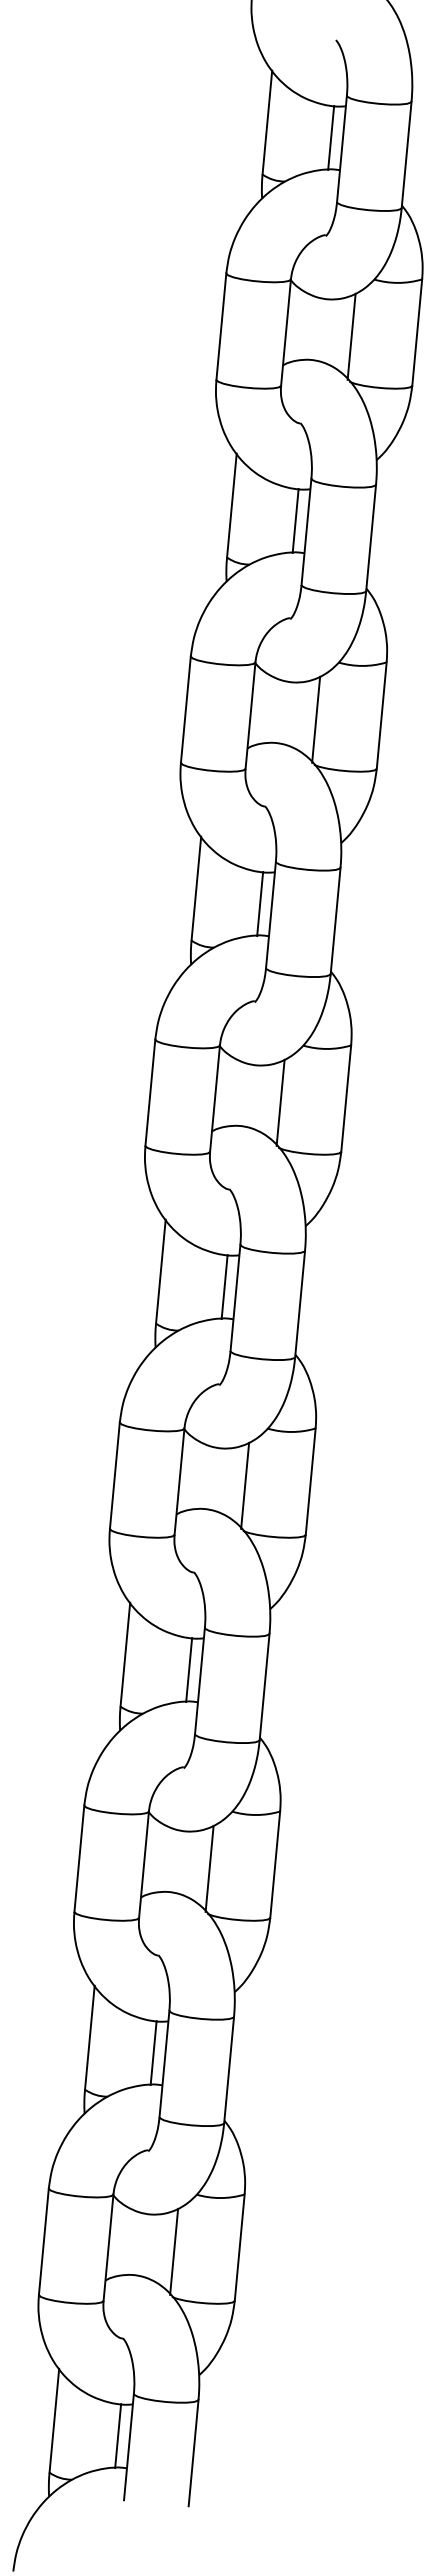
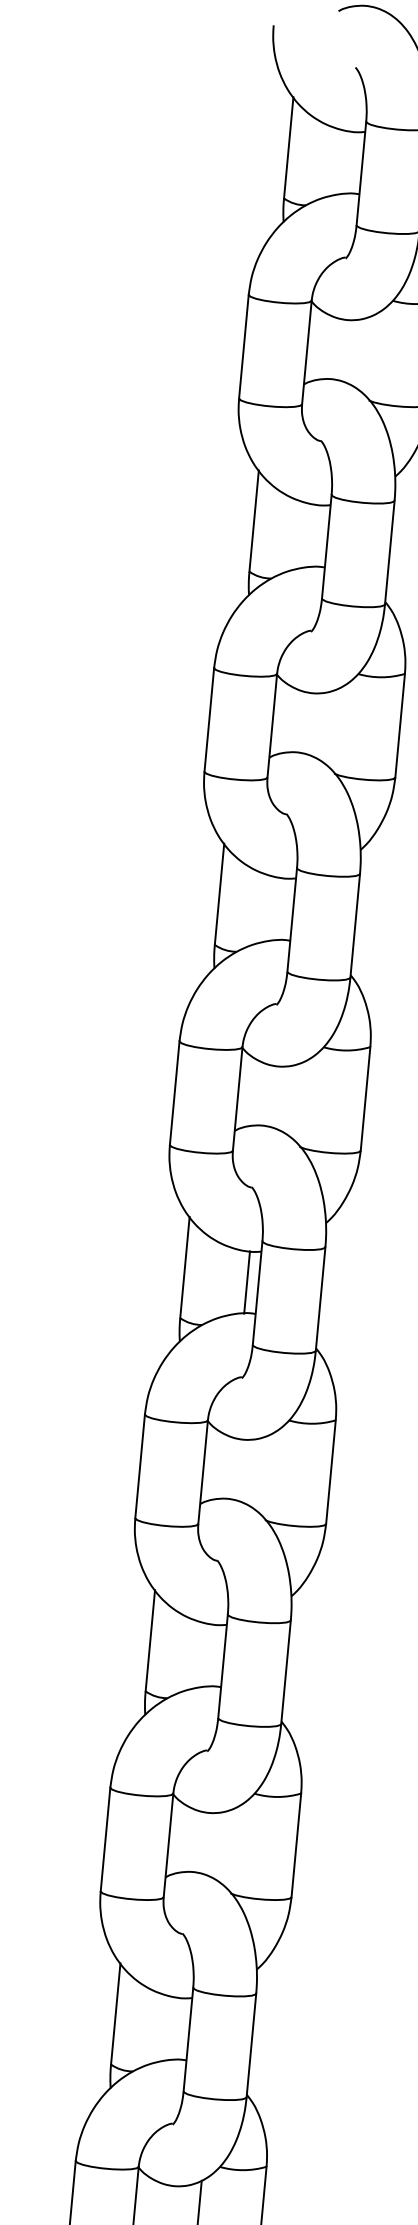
line: (331, 137) -> (351, 162), removed
line: (351, 336) -> (370, 356), removed
line: (295, 520) -> (316, 535), removed
line: (316, 719) -> (336, 729), removed
line: (260, 903) -> (282, 908), removed
line: (280, 1102) -> (301, 1102), removed
line: (245, 1485) -> (267, 1475), removed
line: (189, 1670) -> (212, 1656), removed
line: (209, 1868) -> (232, 1849), removed
line: (153, 2053) -> (177, 2029), removed

